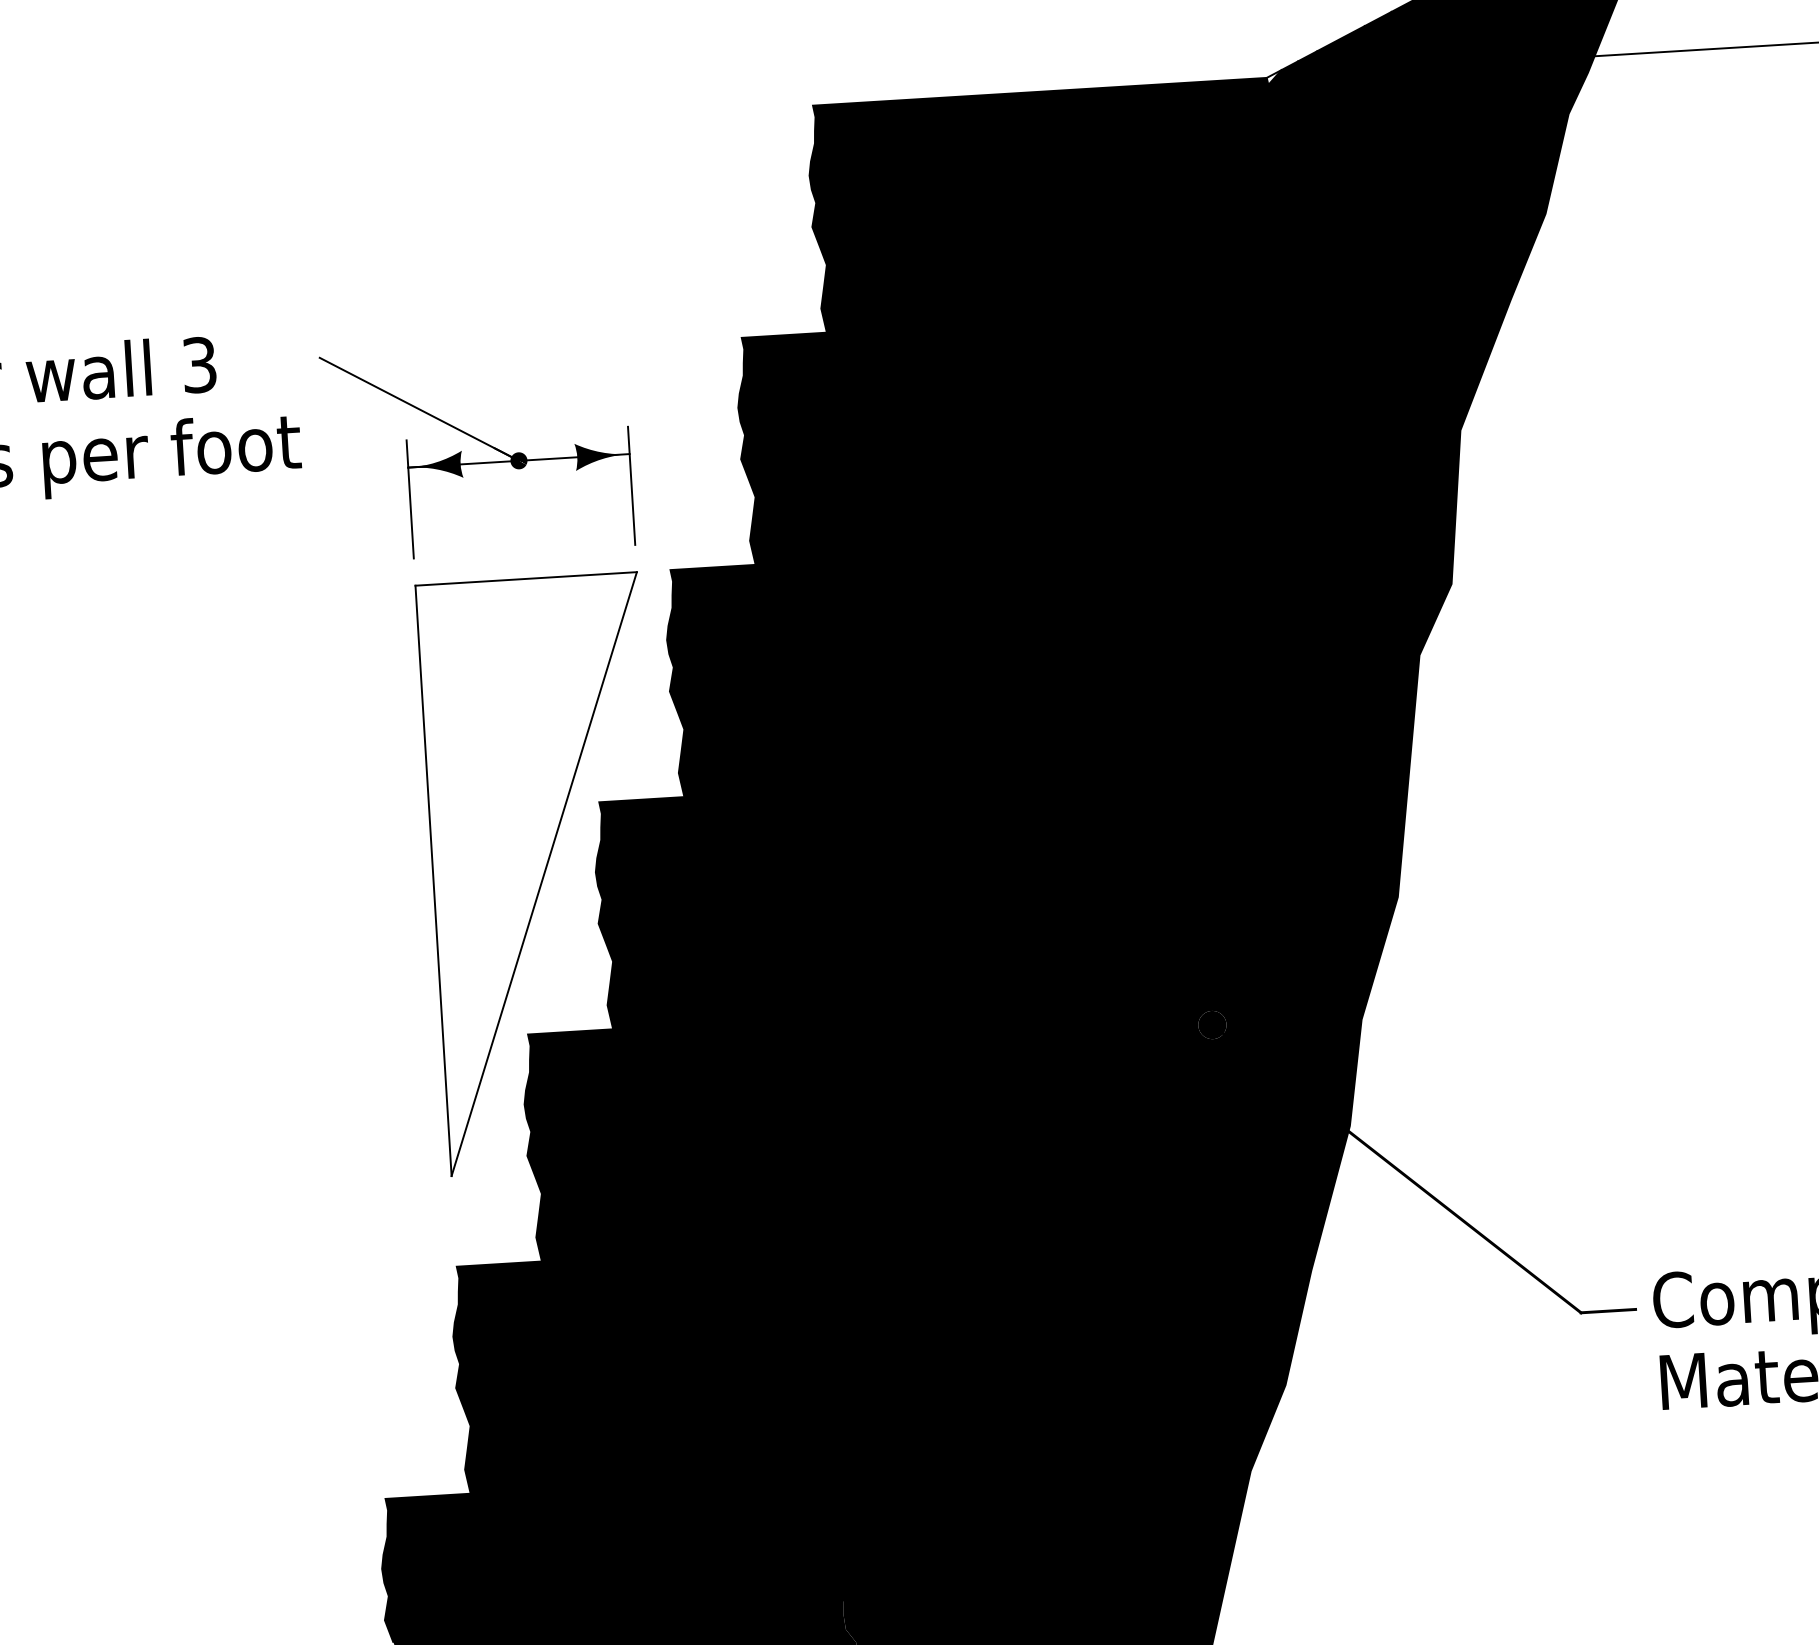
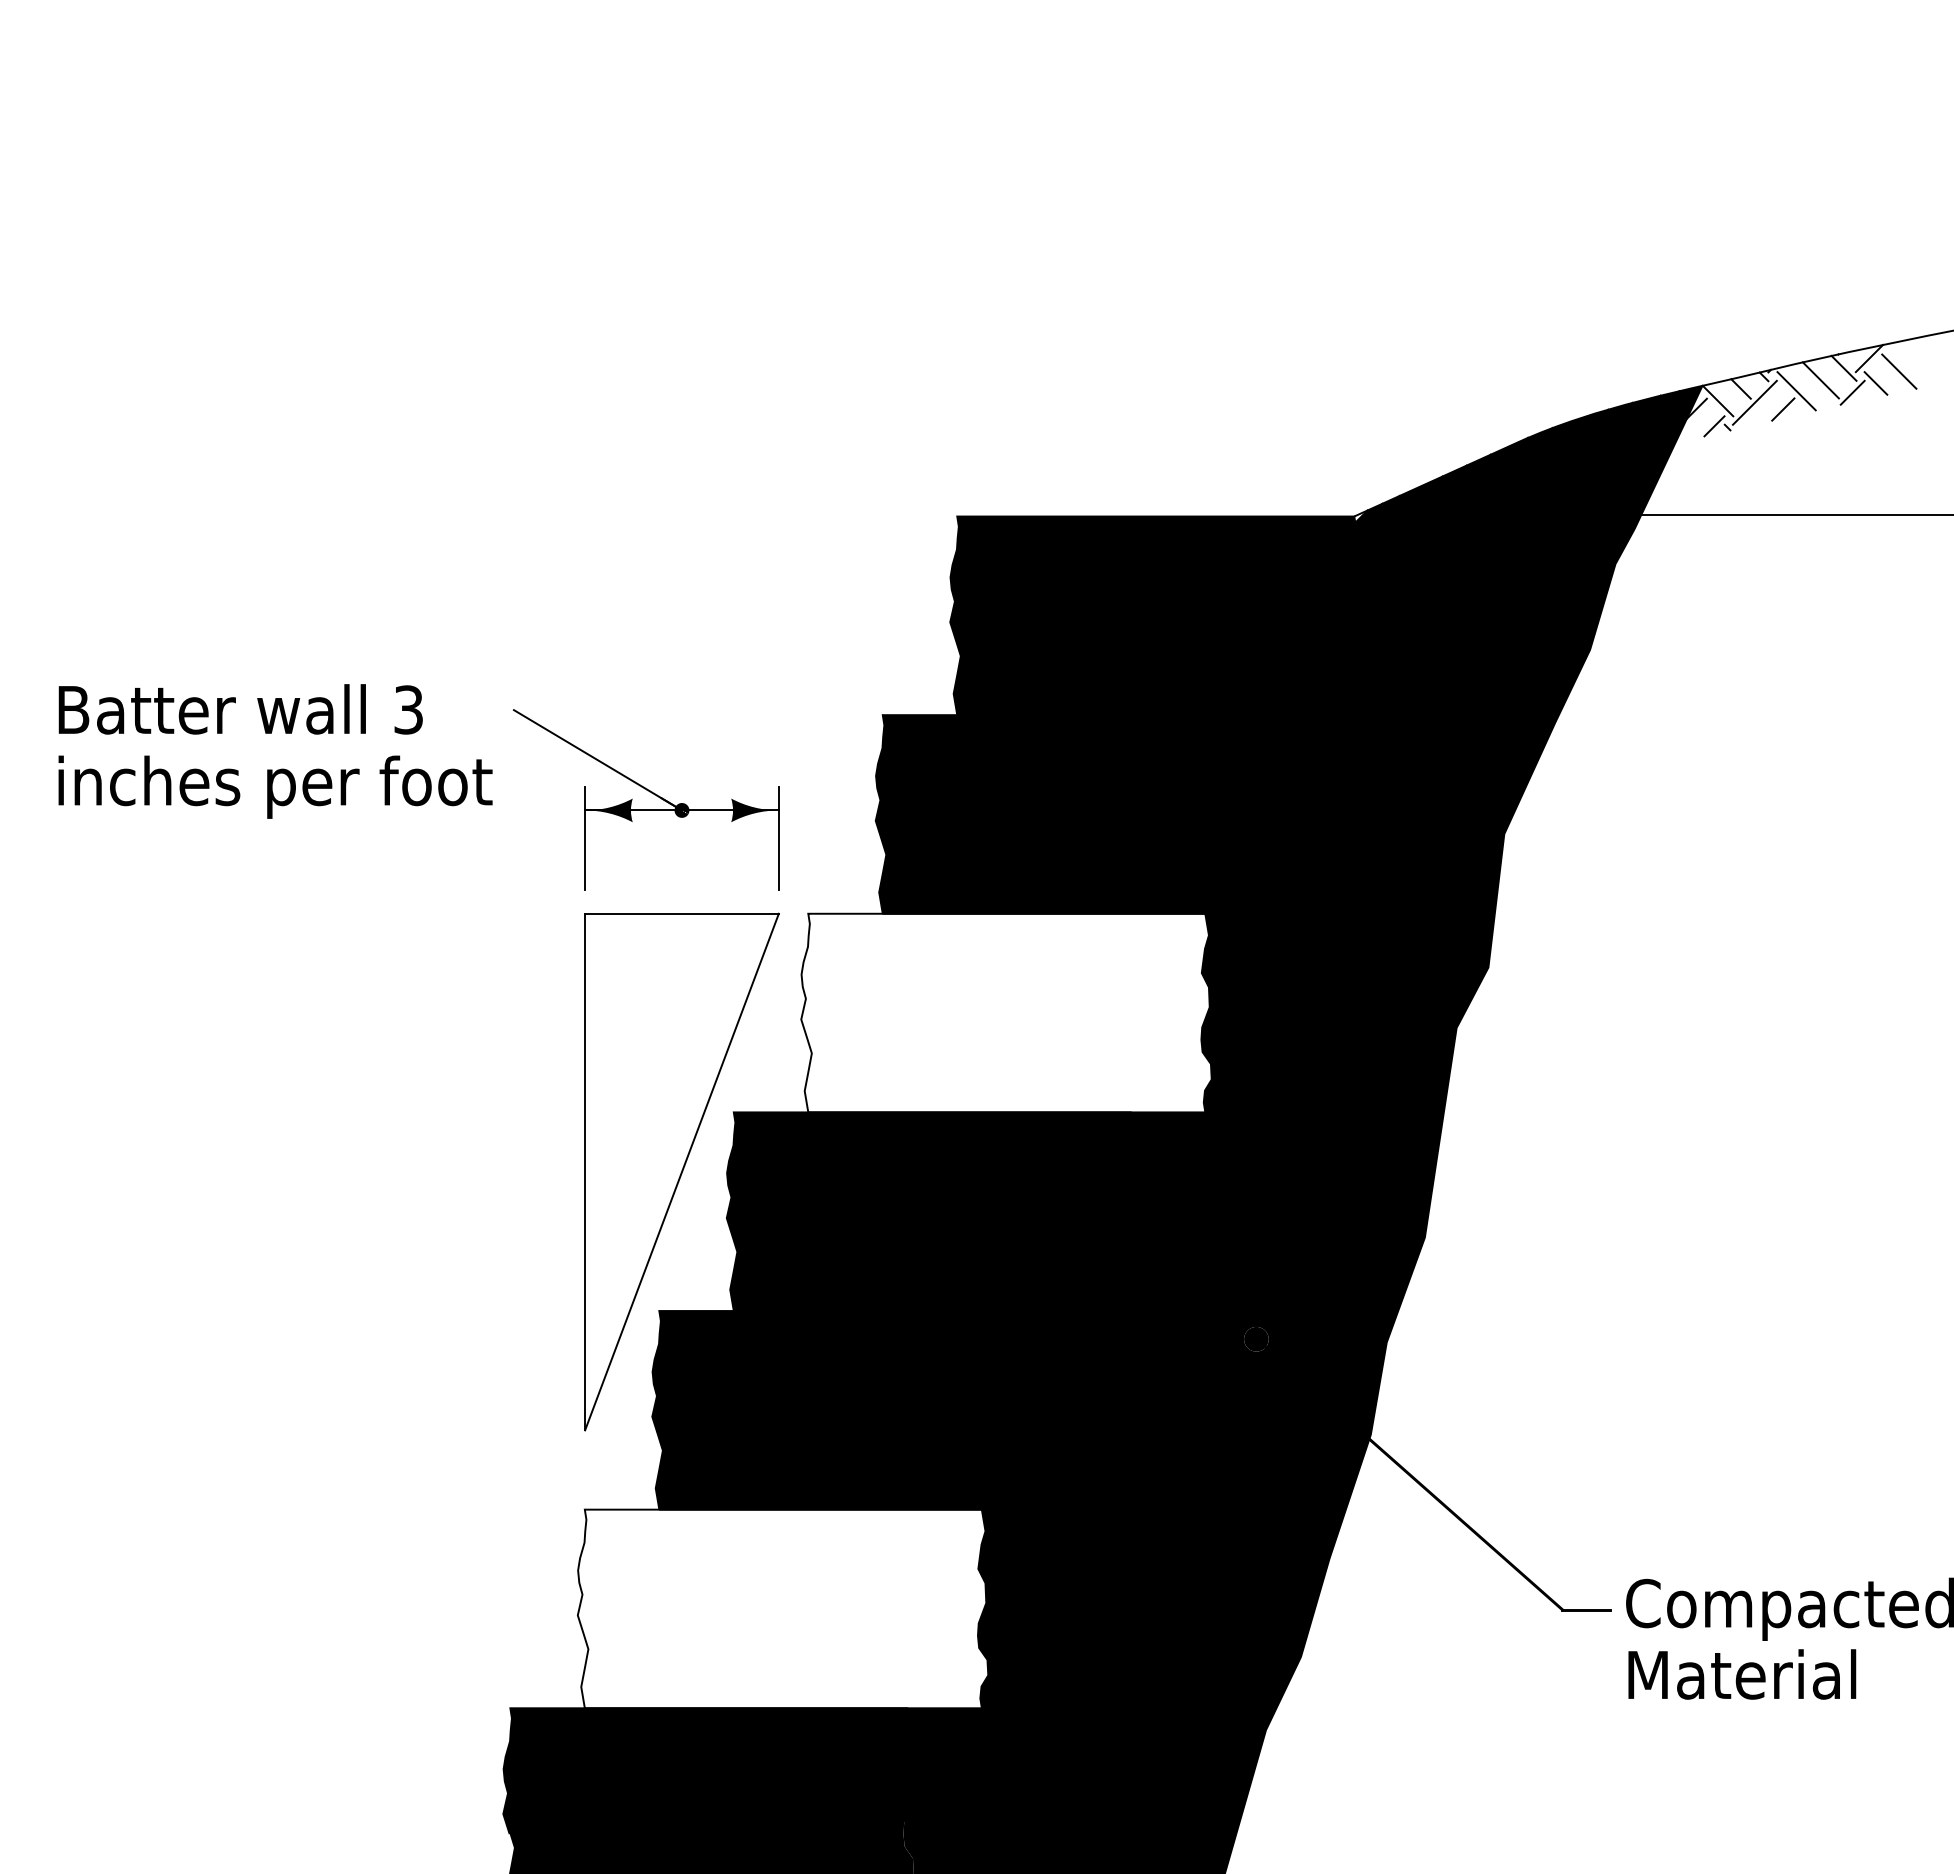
fill: (903, 669) -> (1006, 1012), removed
fill: (689, 1365) -> (782, 1608), removed

